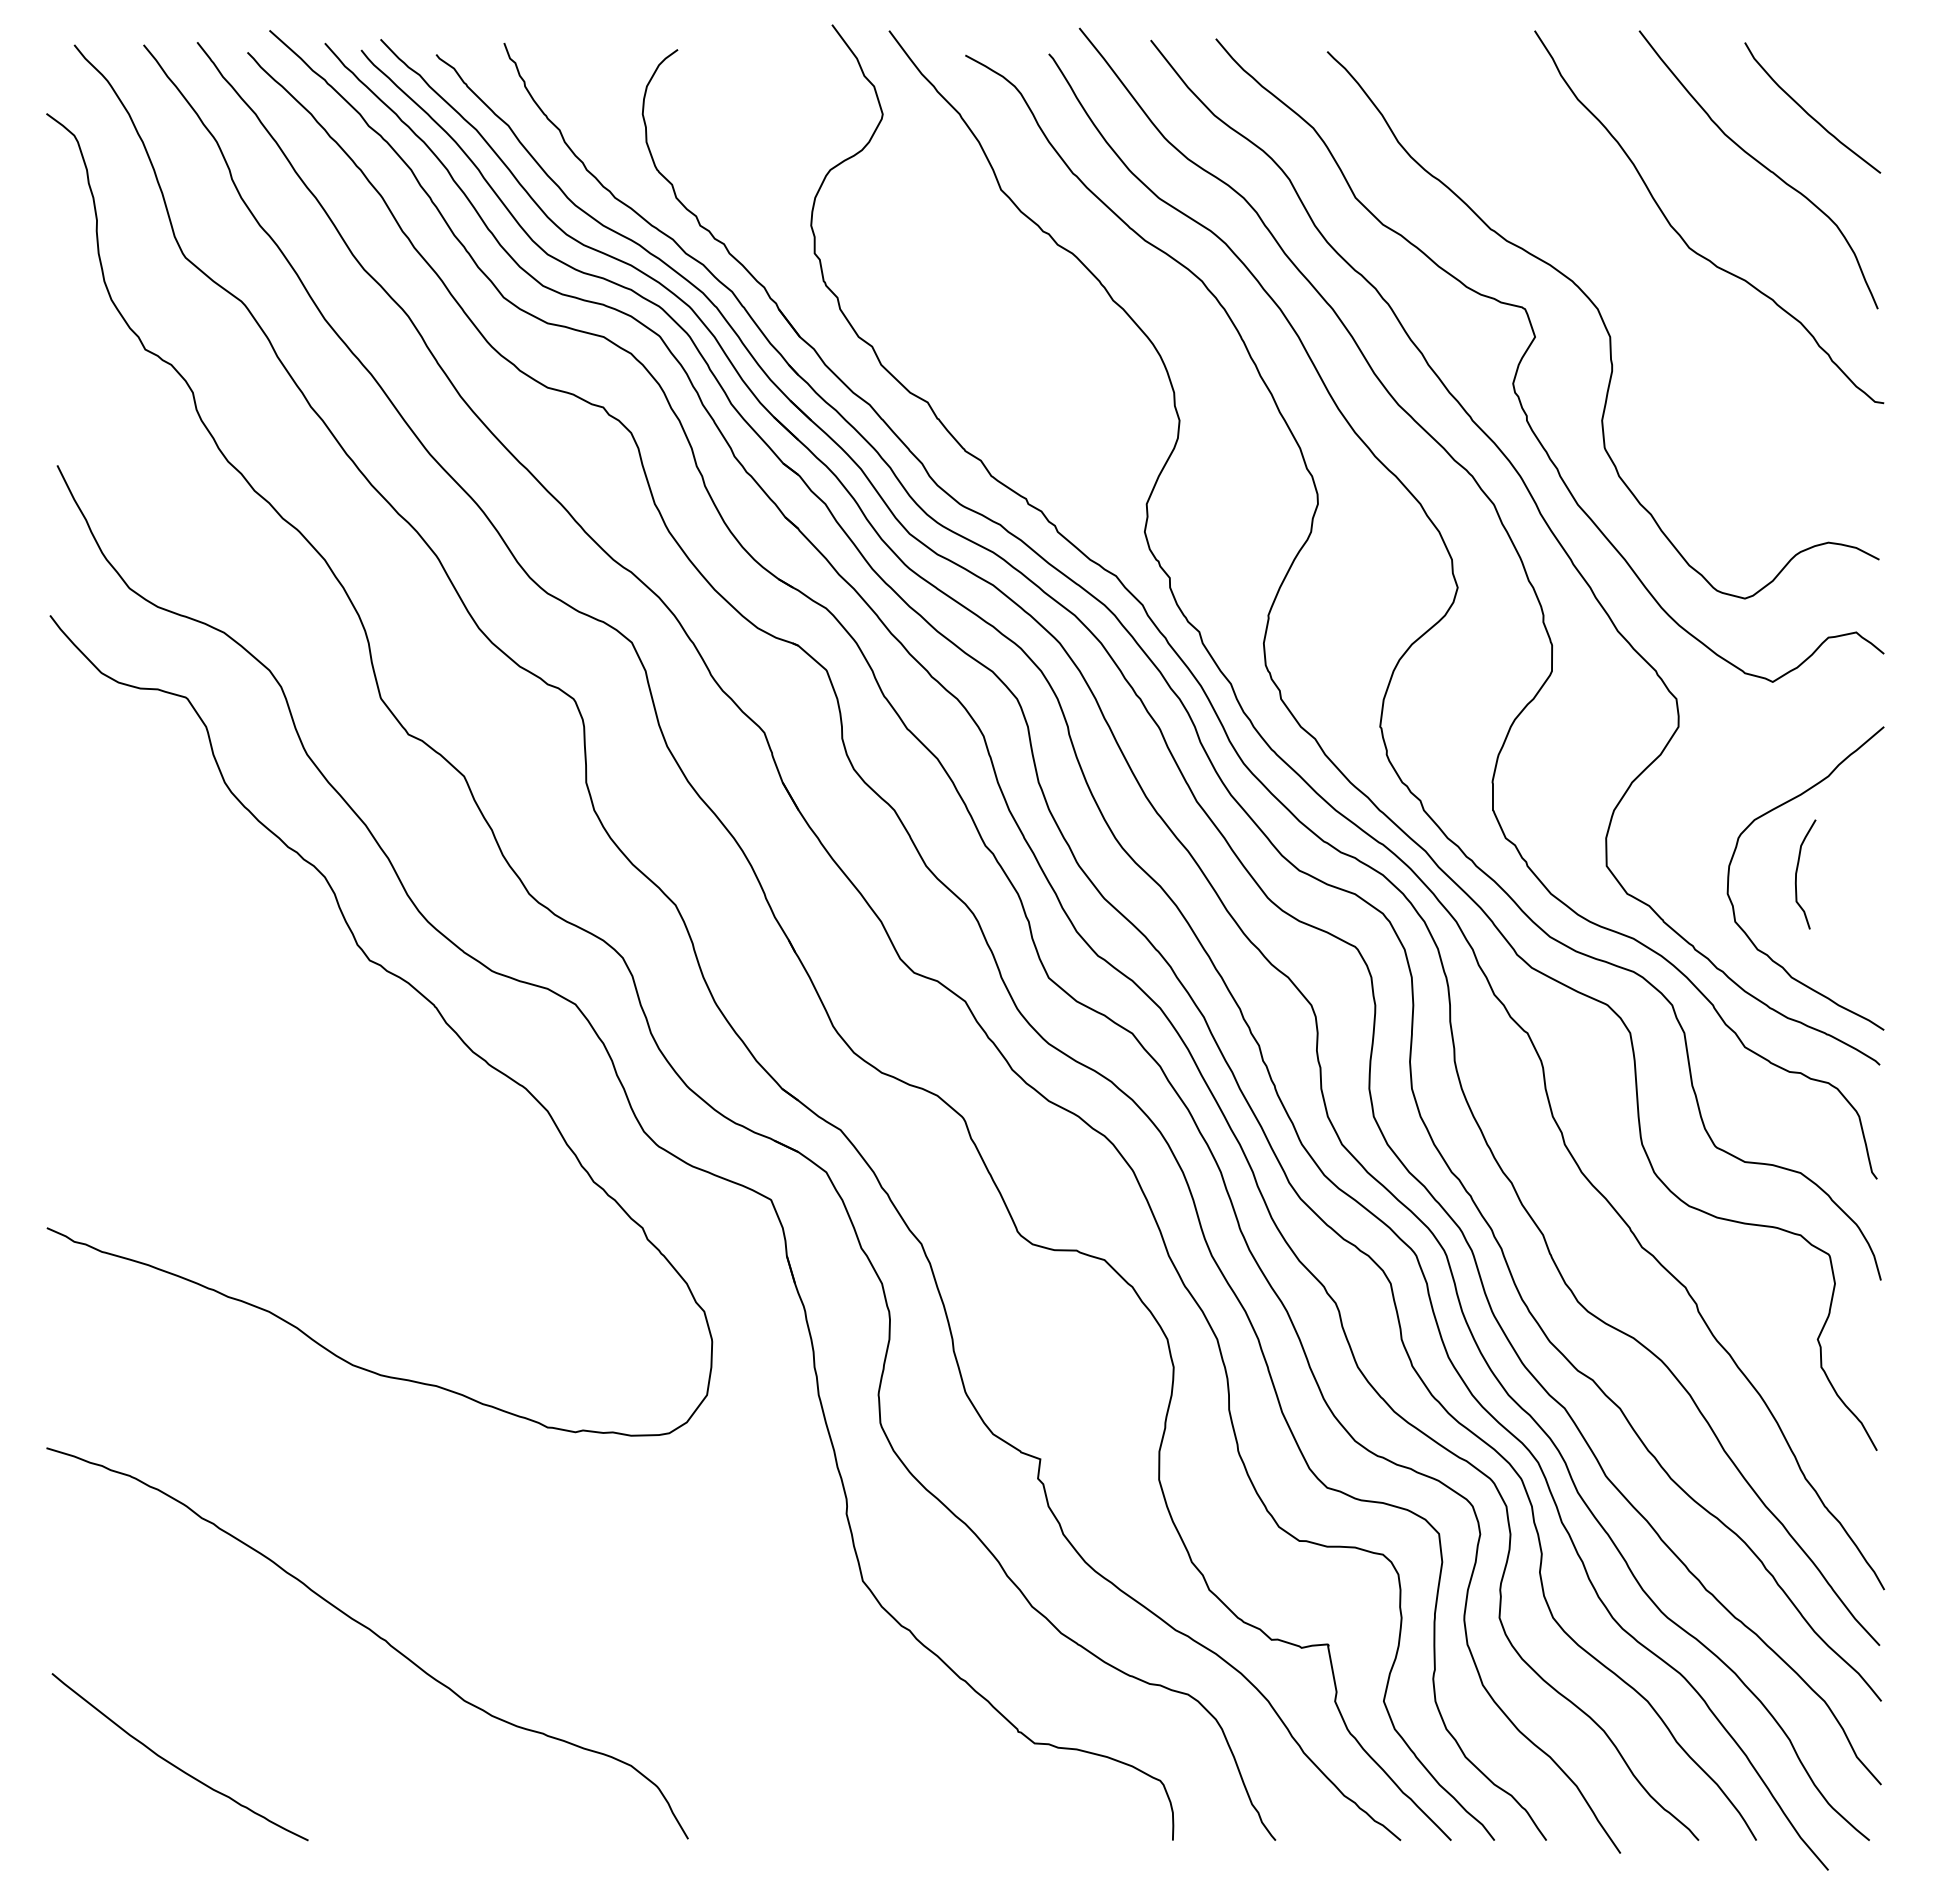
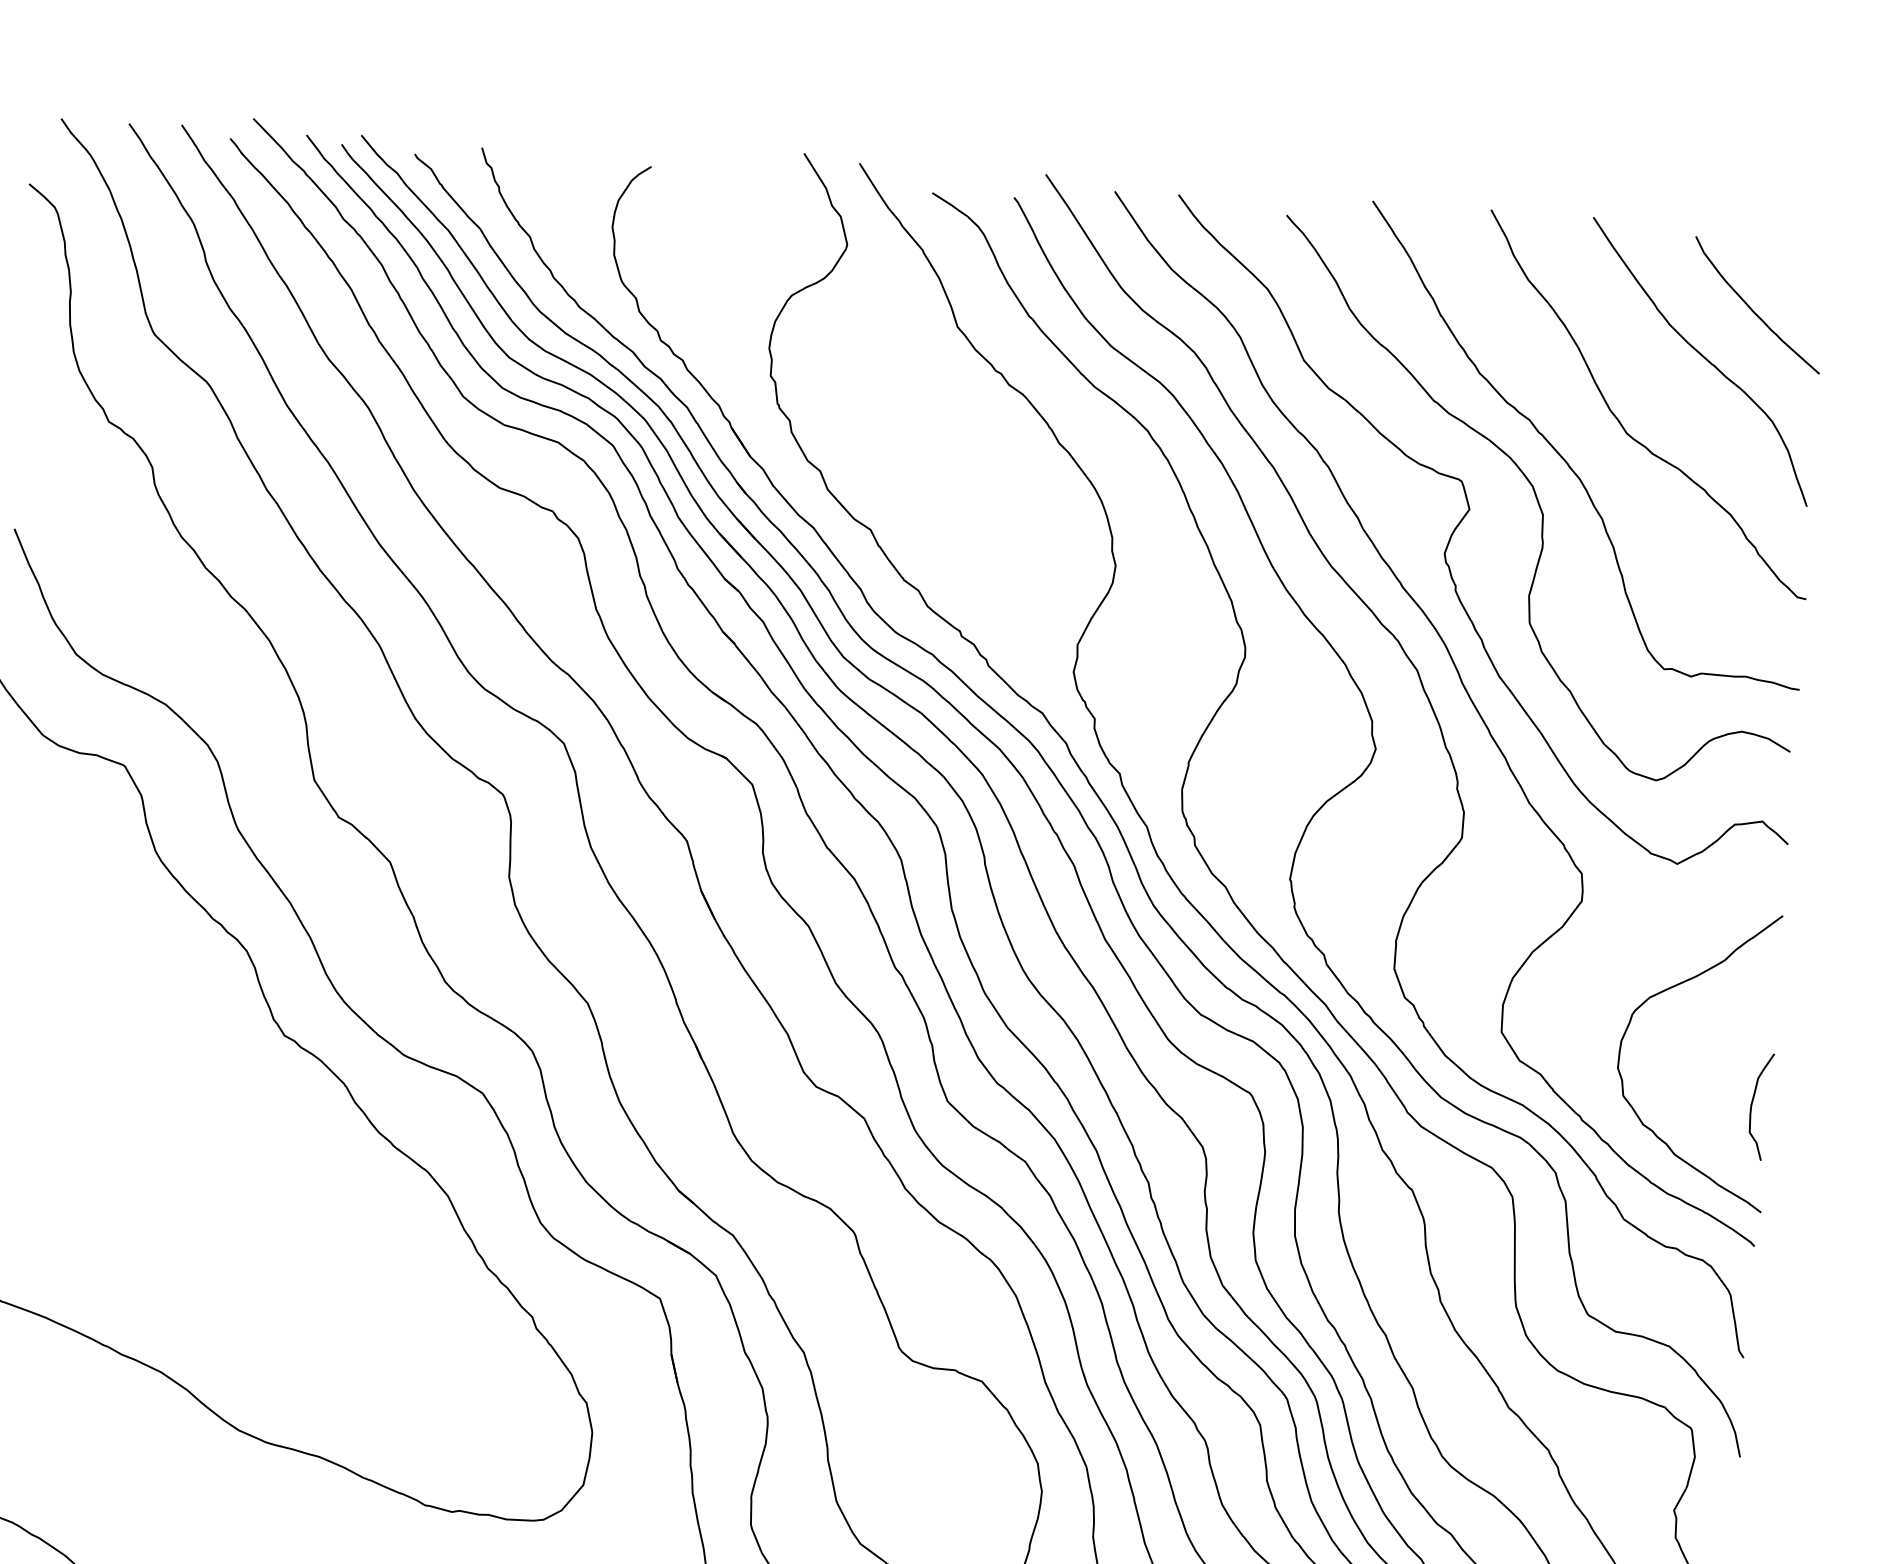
curve: (1630, 280) -> (1566, 460), added
curve: (1797, 873) -> (1752, 1105), moved

